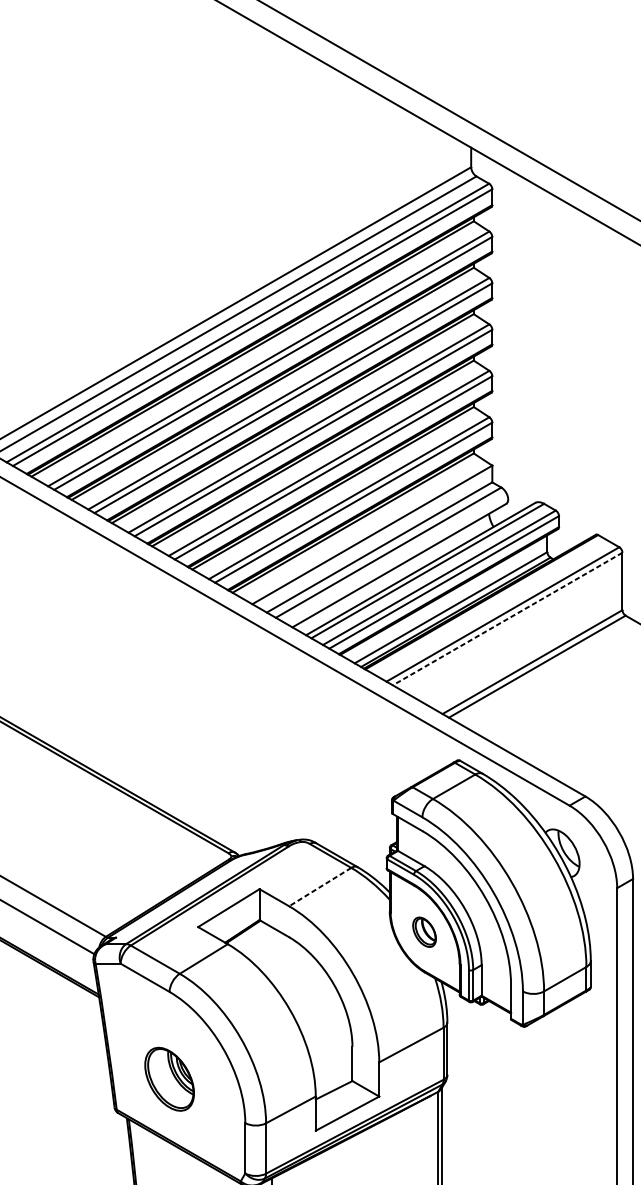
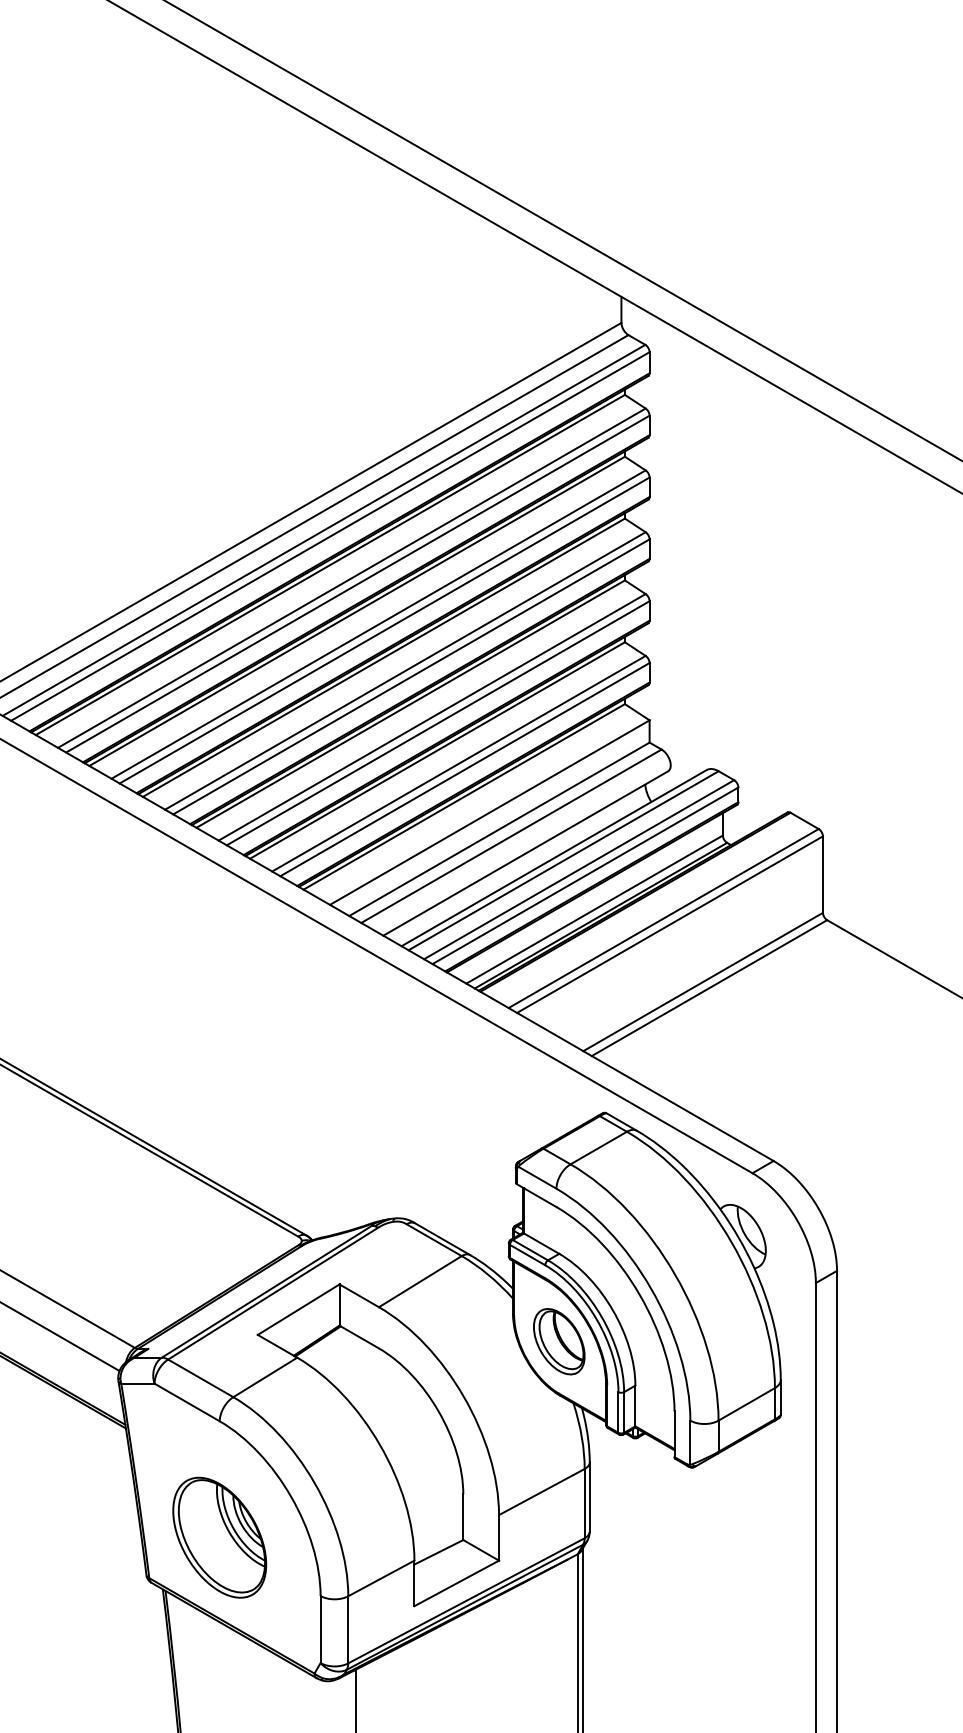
line: (508, 618) -> (670, 924), dashed -> solid
line: (320, 886) -> (420, 1281), dashed -> solid
part: (424, 932) -> (559, 1341), size x1.67
part: (169, 1079) -> (219, 1537), size x1.43

